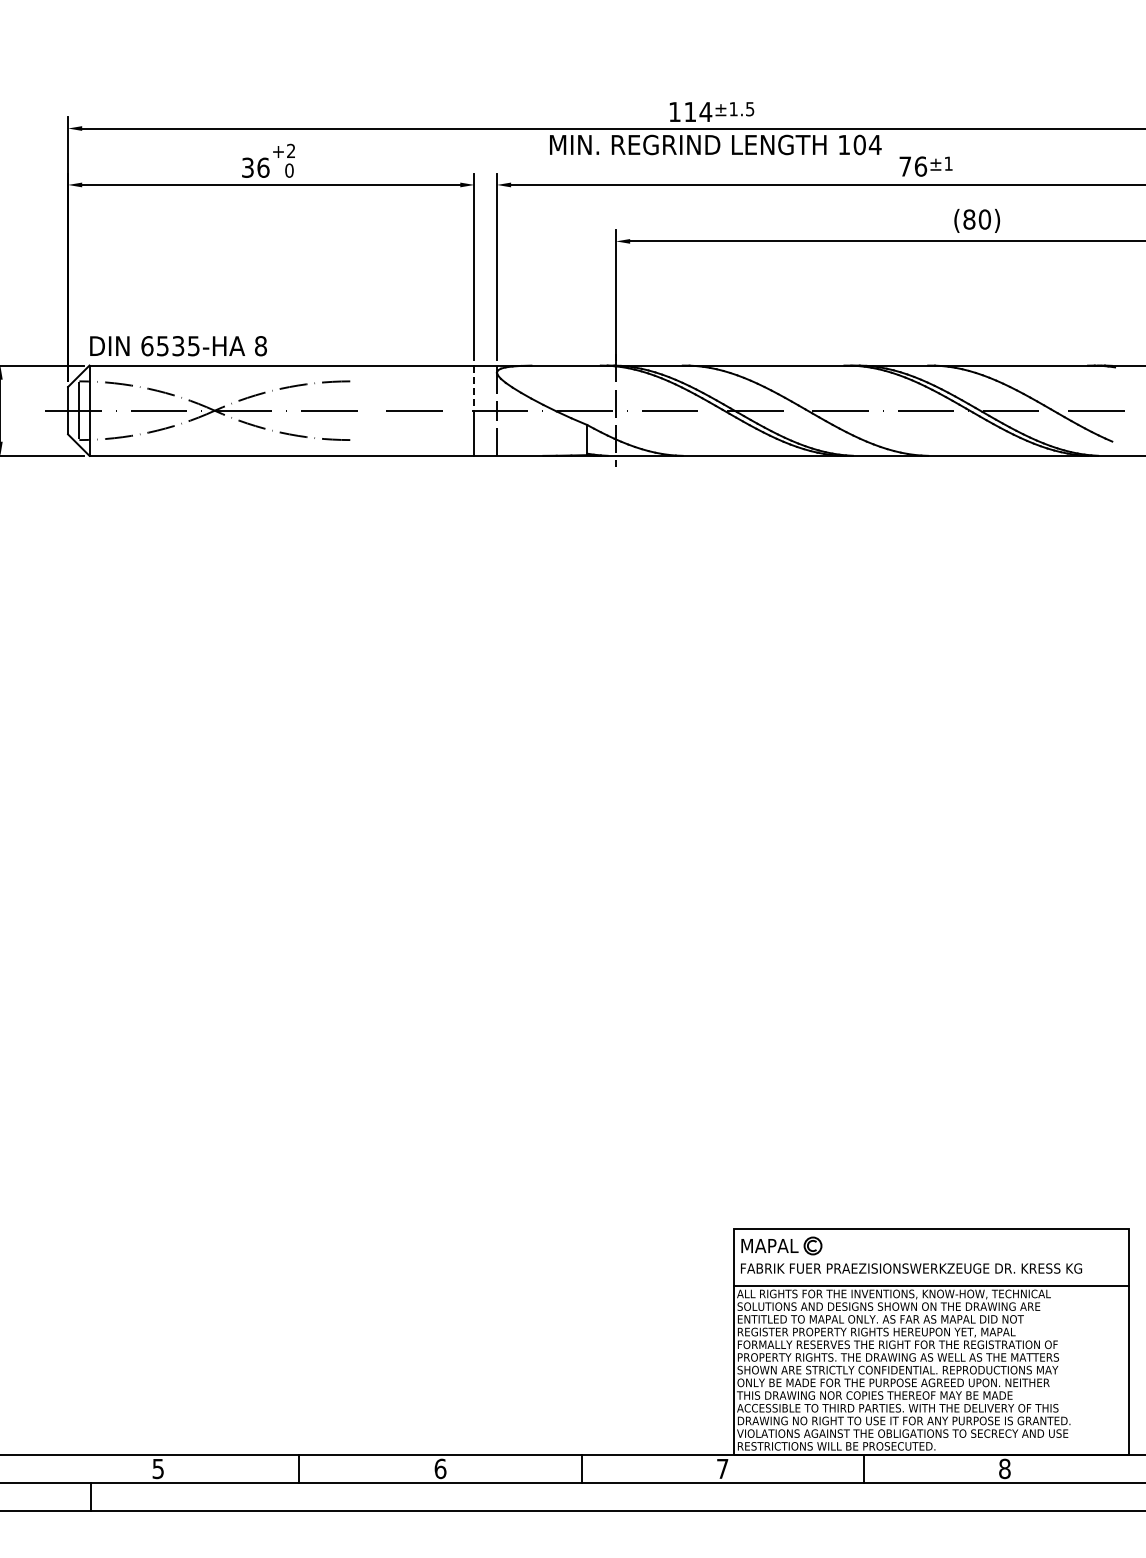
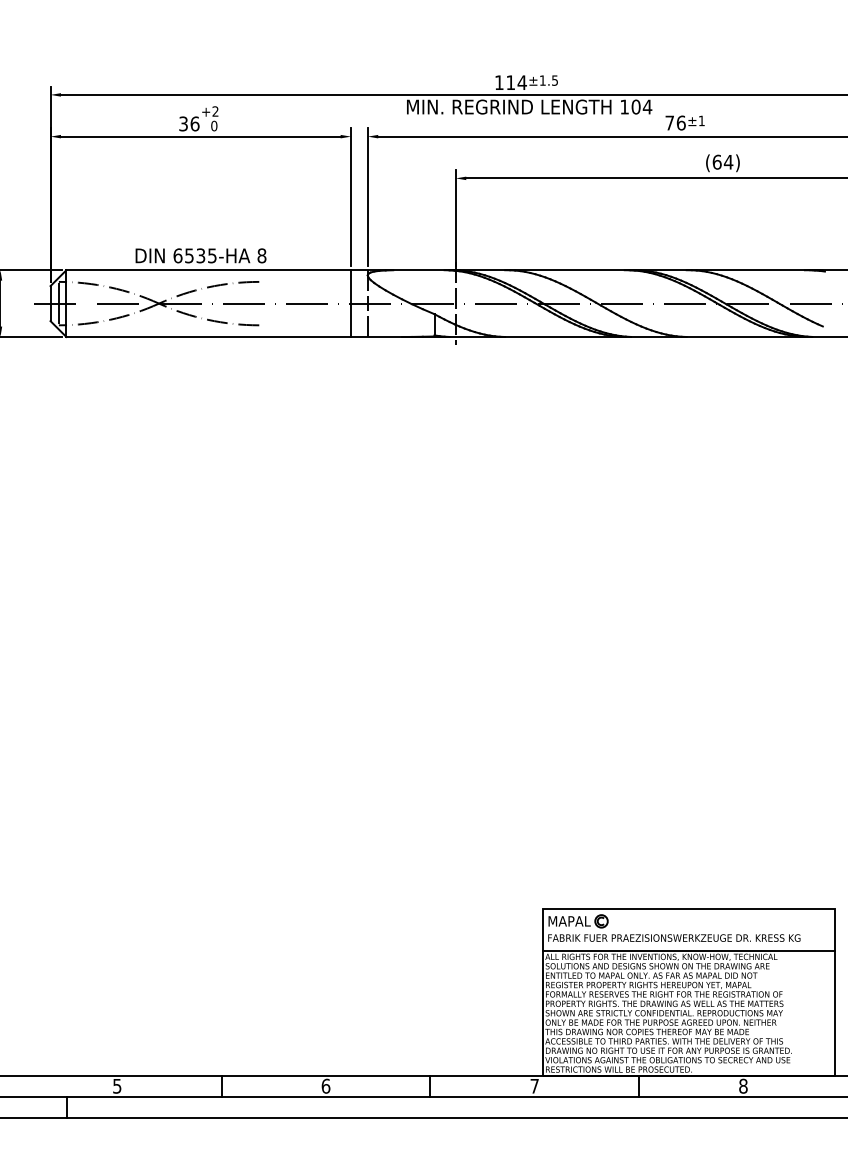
text: (977, 219) -> (723, 162), (80) -> (64)
text: (178, 346) -> (201, 256), moved
line: (474, 388) -> (351, 287), dashed -> solid

